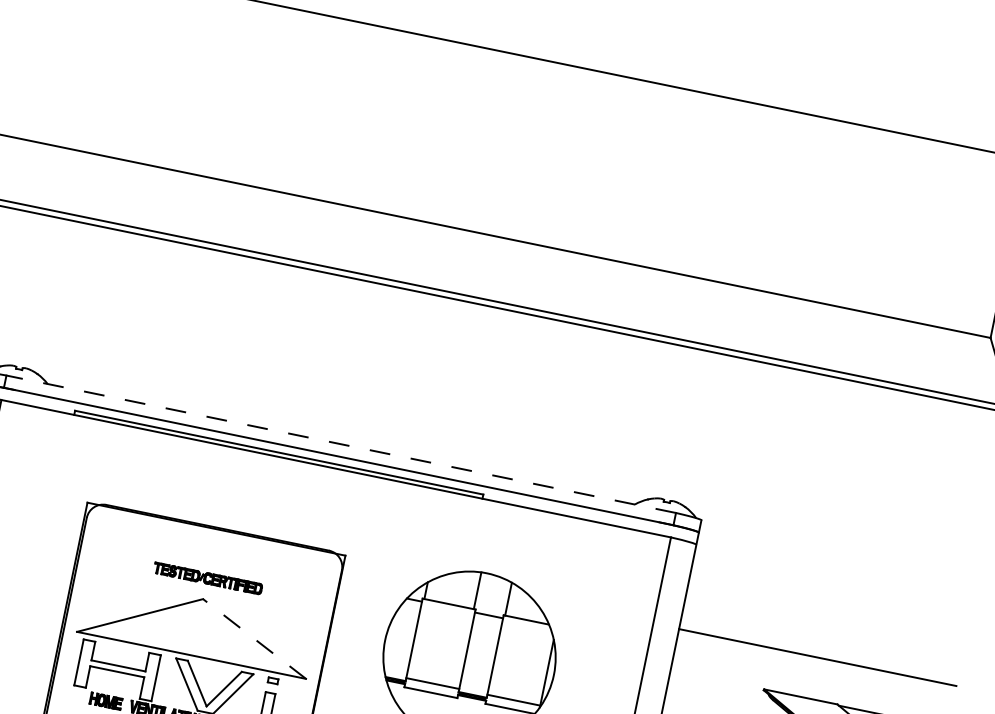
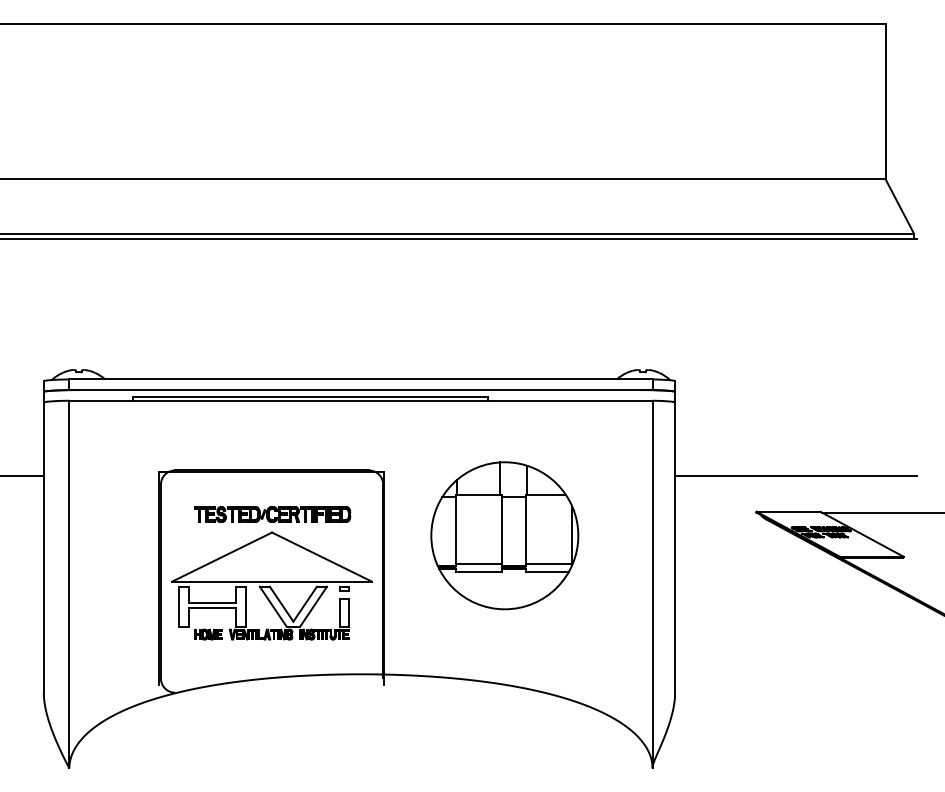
line: (340, 444) -> (360, 379), dashed -> solid
part: (207, 578) -> (272, 514), size x1.67
line: (253, 639) -> (321, 557), dashed -> solid

